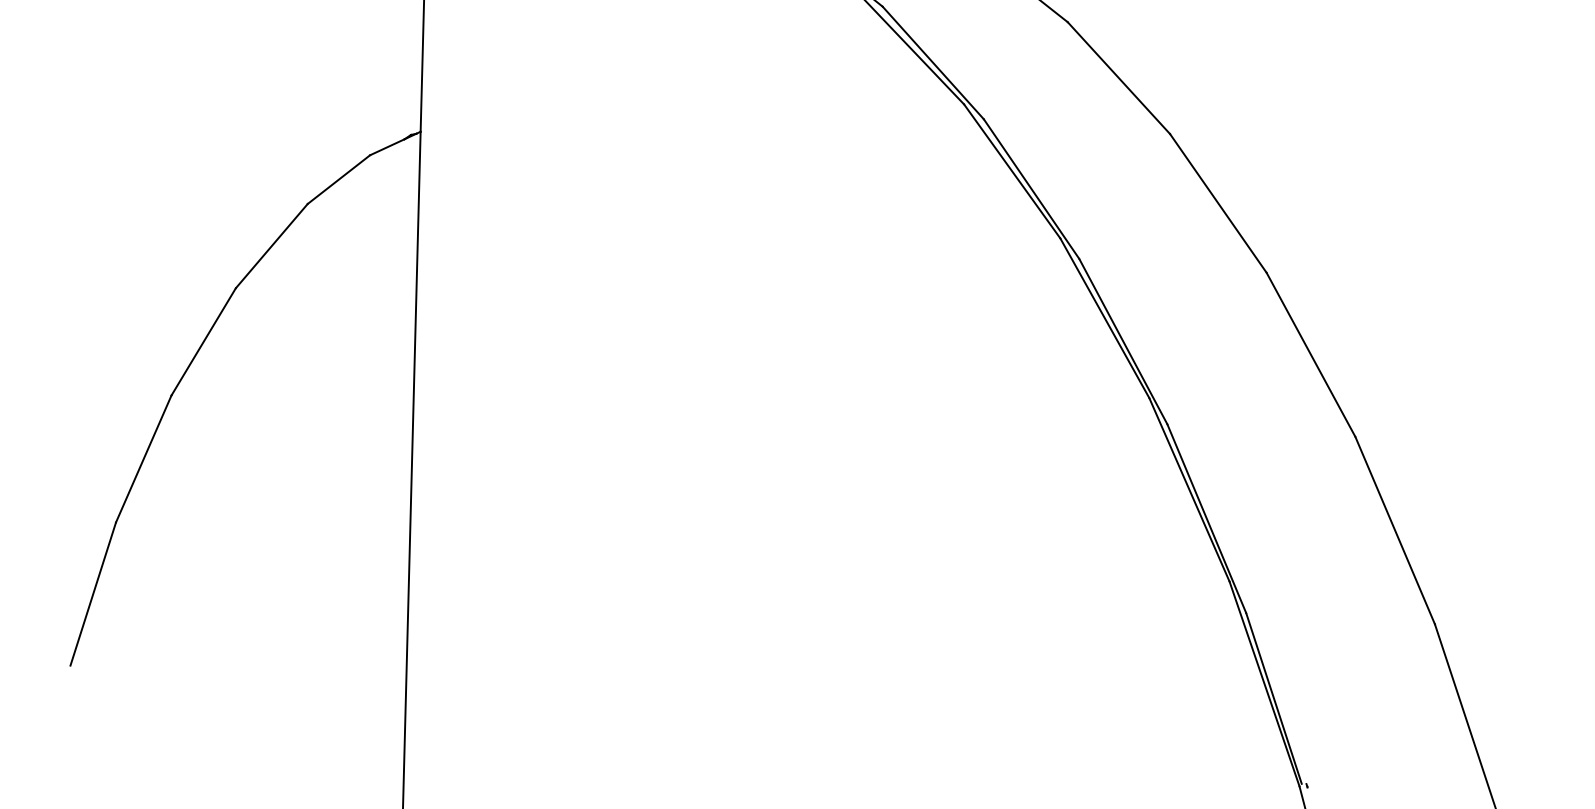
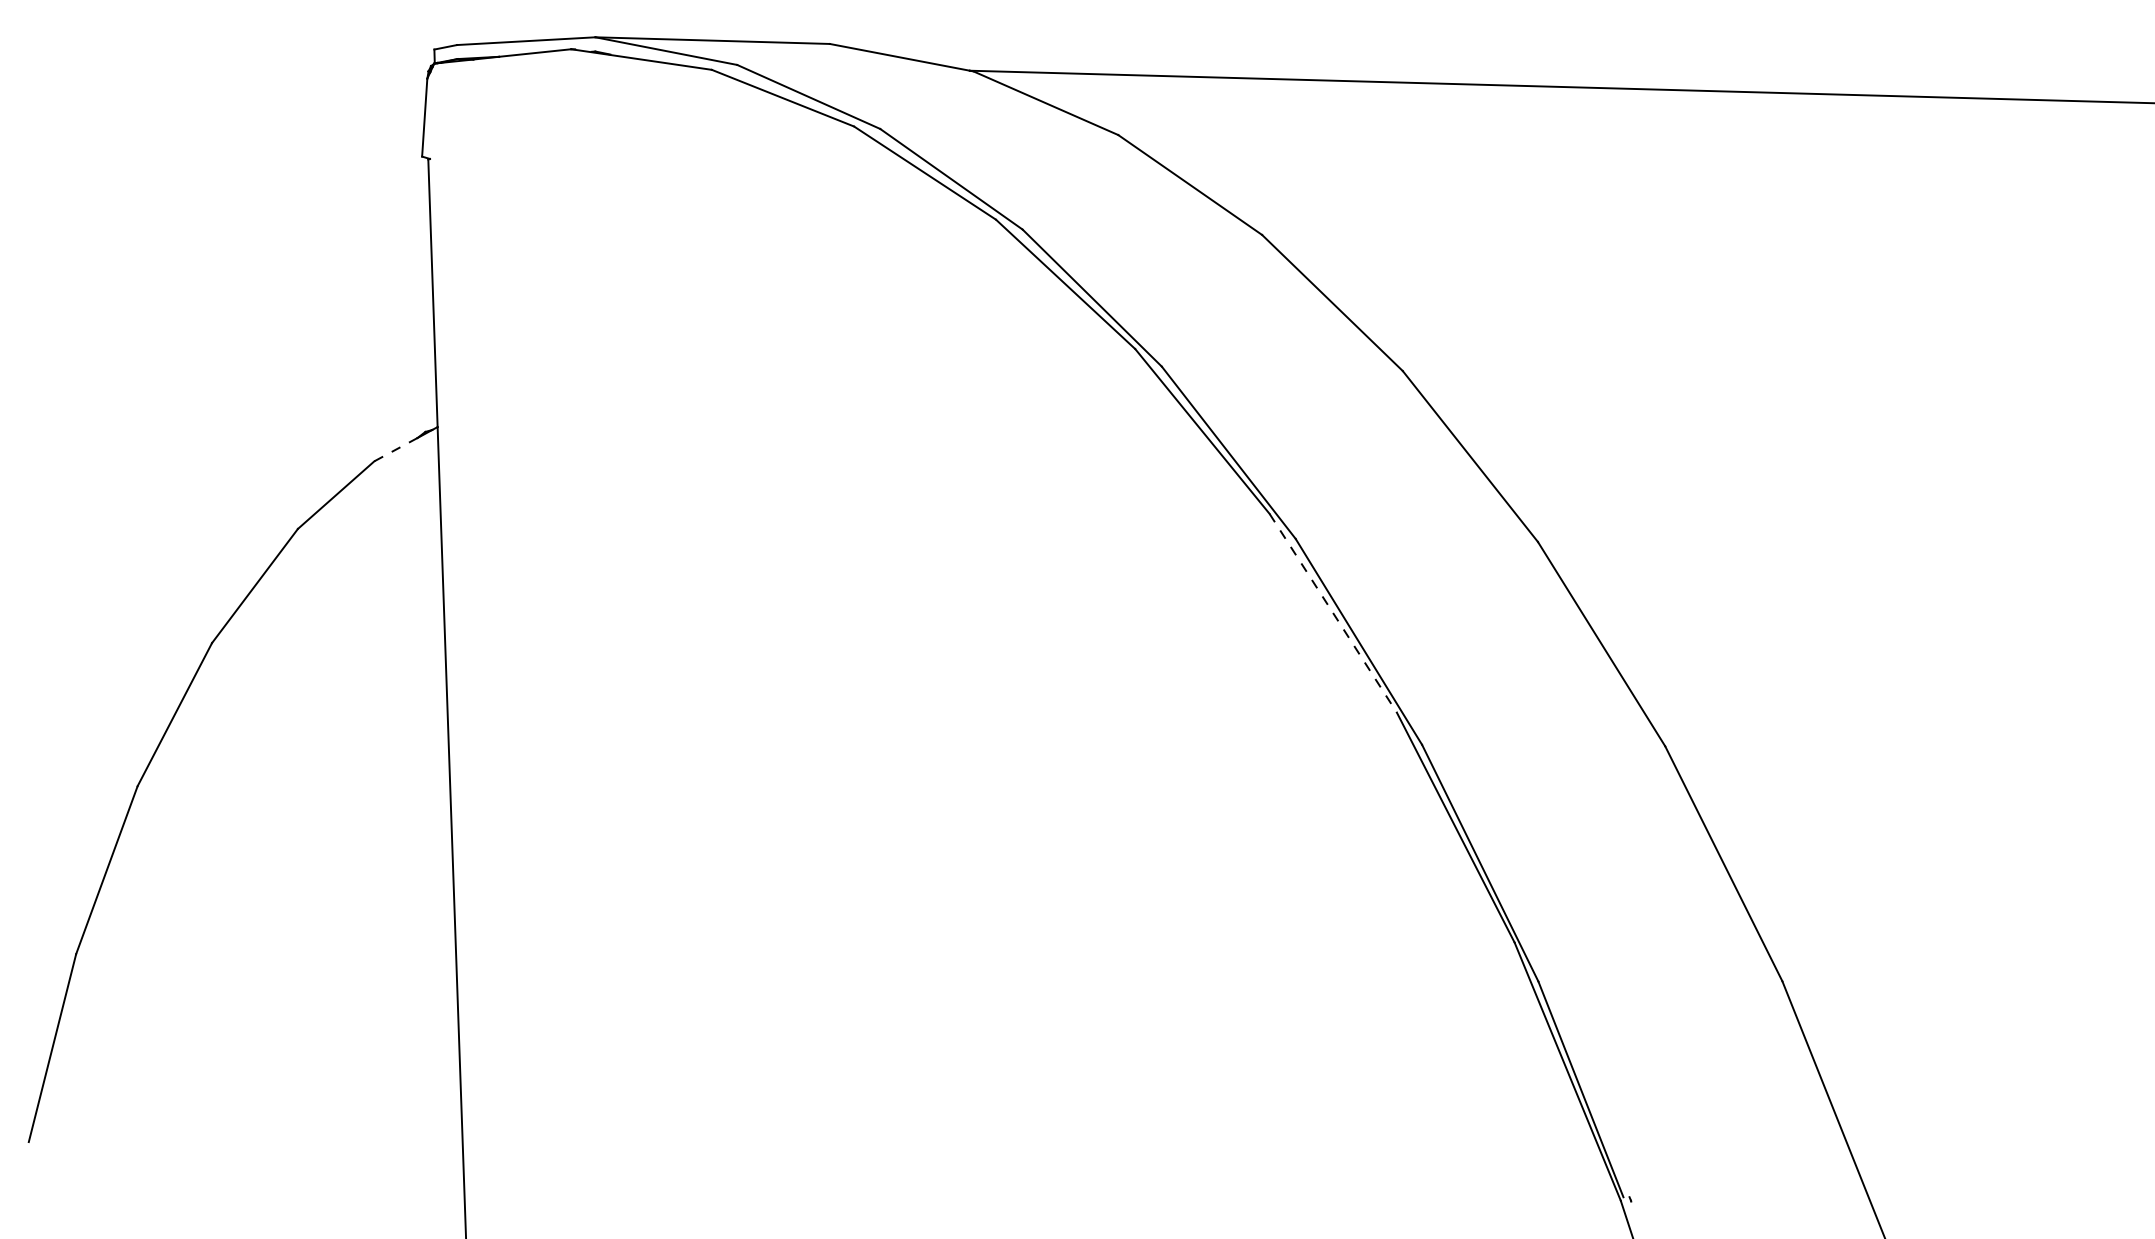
line: (387, 147) -> (396, 449), solid -> dashed
line: (1105, 318) -> (1333, 613), solid -> dashed

